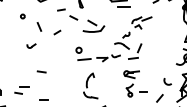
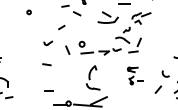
line: (39, 26) -> (67, 49), moved
part: (93, 26) -> (107, 17), moved
part: (31, 46) -> (48, 43), moved
part: (134, 83) -> (134, 75), size x0.7
part: (22, 90) -> (28, 82), removed

